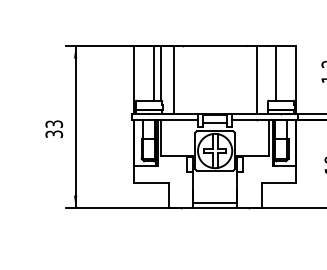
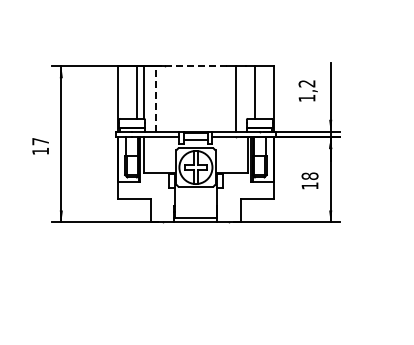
line: (214, 46) -> (195, 66), solid -> dashed
line: (173, 80) -> (155, 99), solid -> dashed
text: (54, 129) -> (40, 146), 33 -> 17

